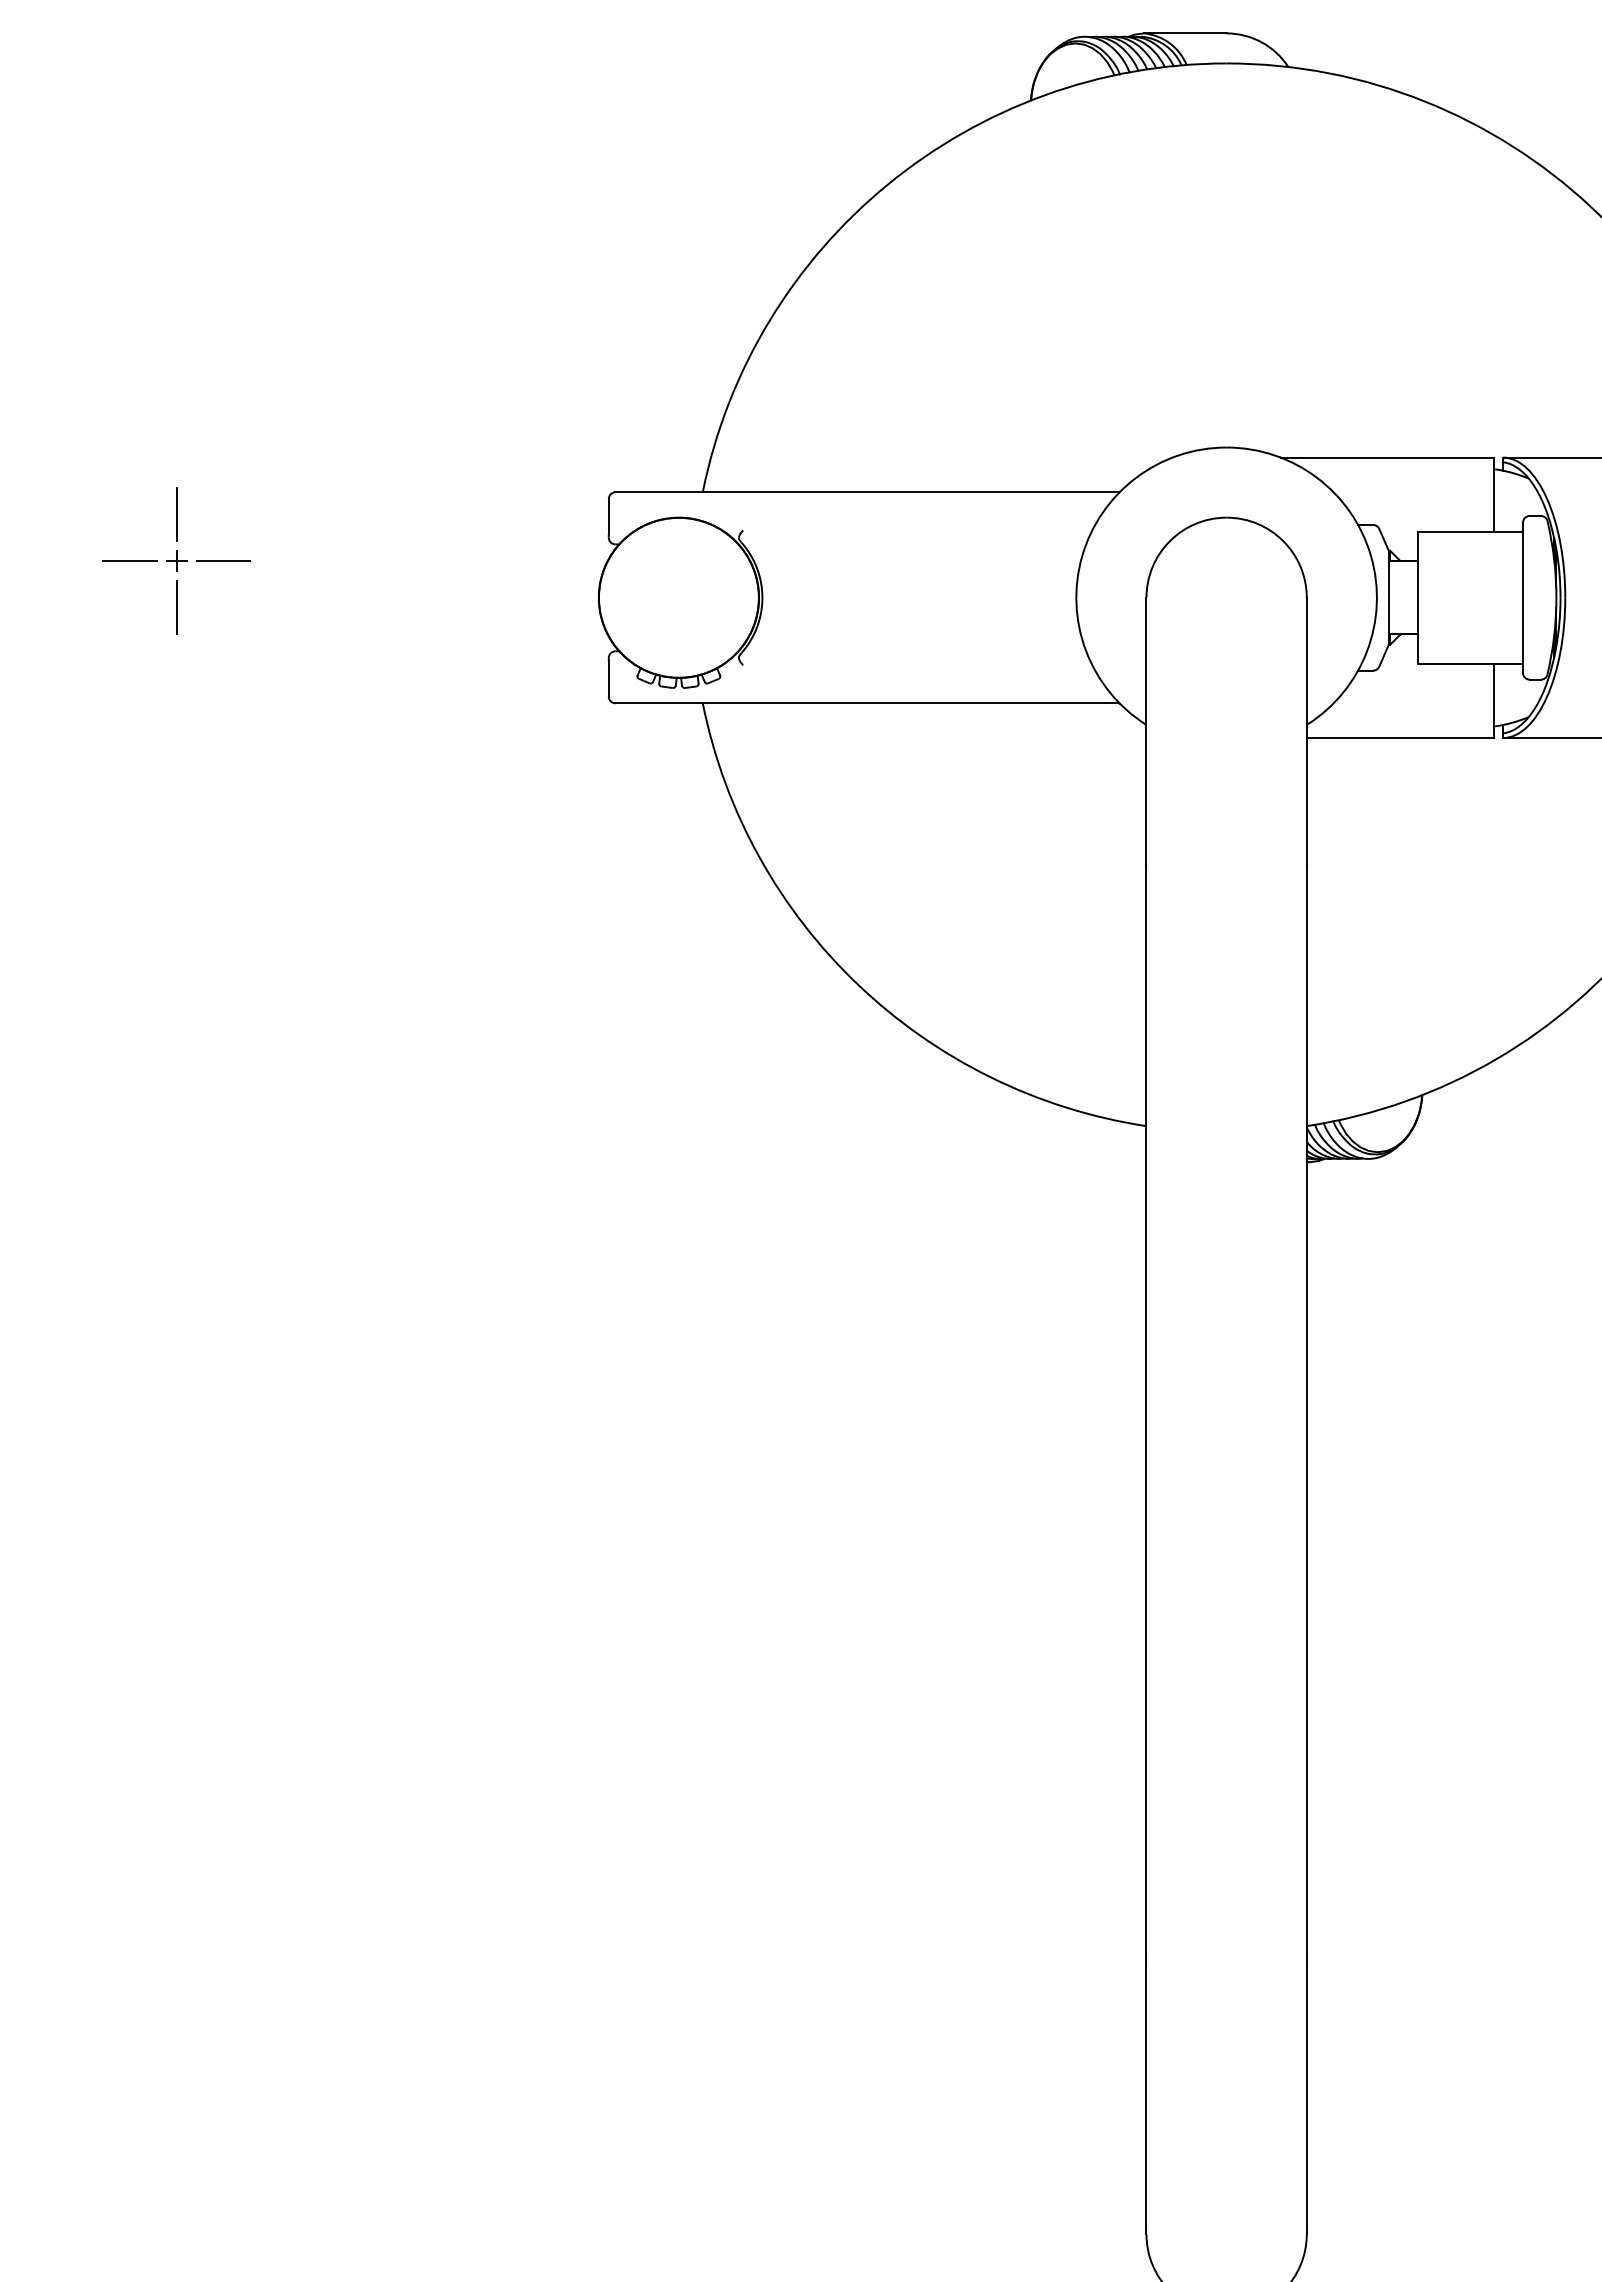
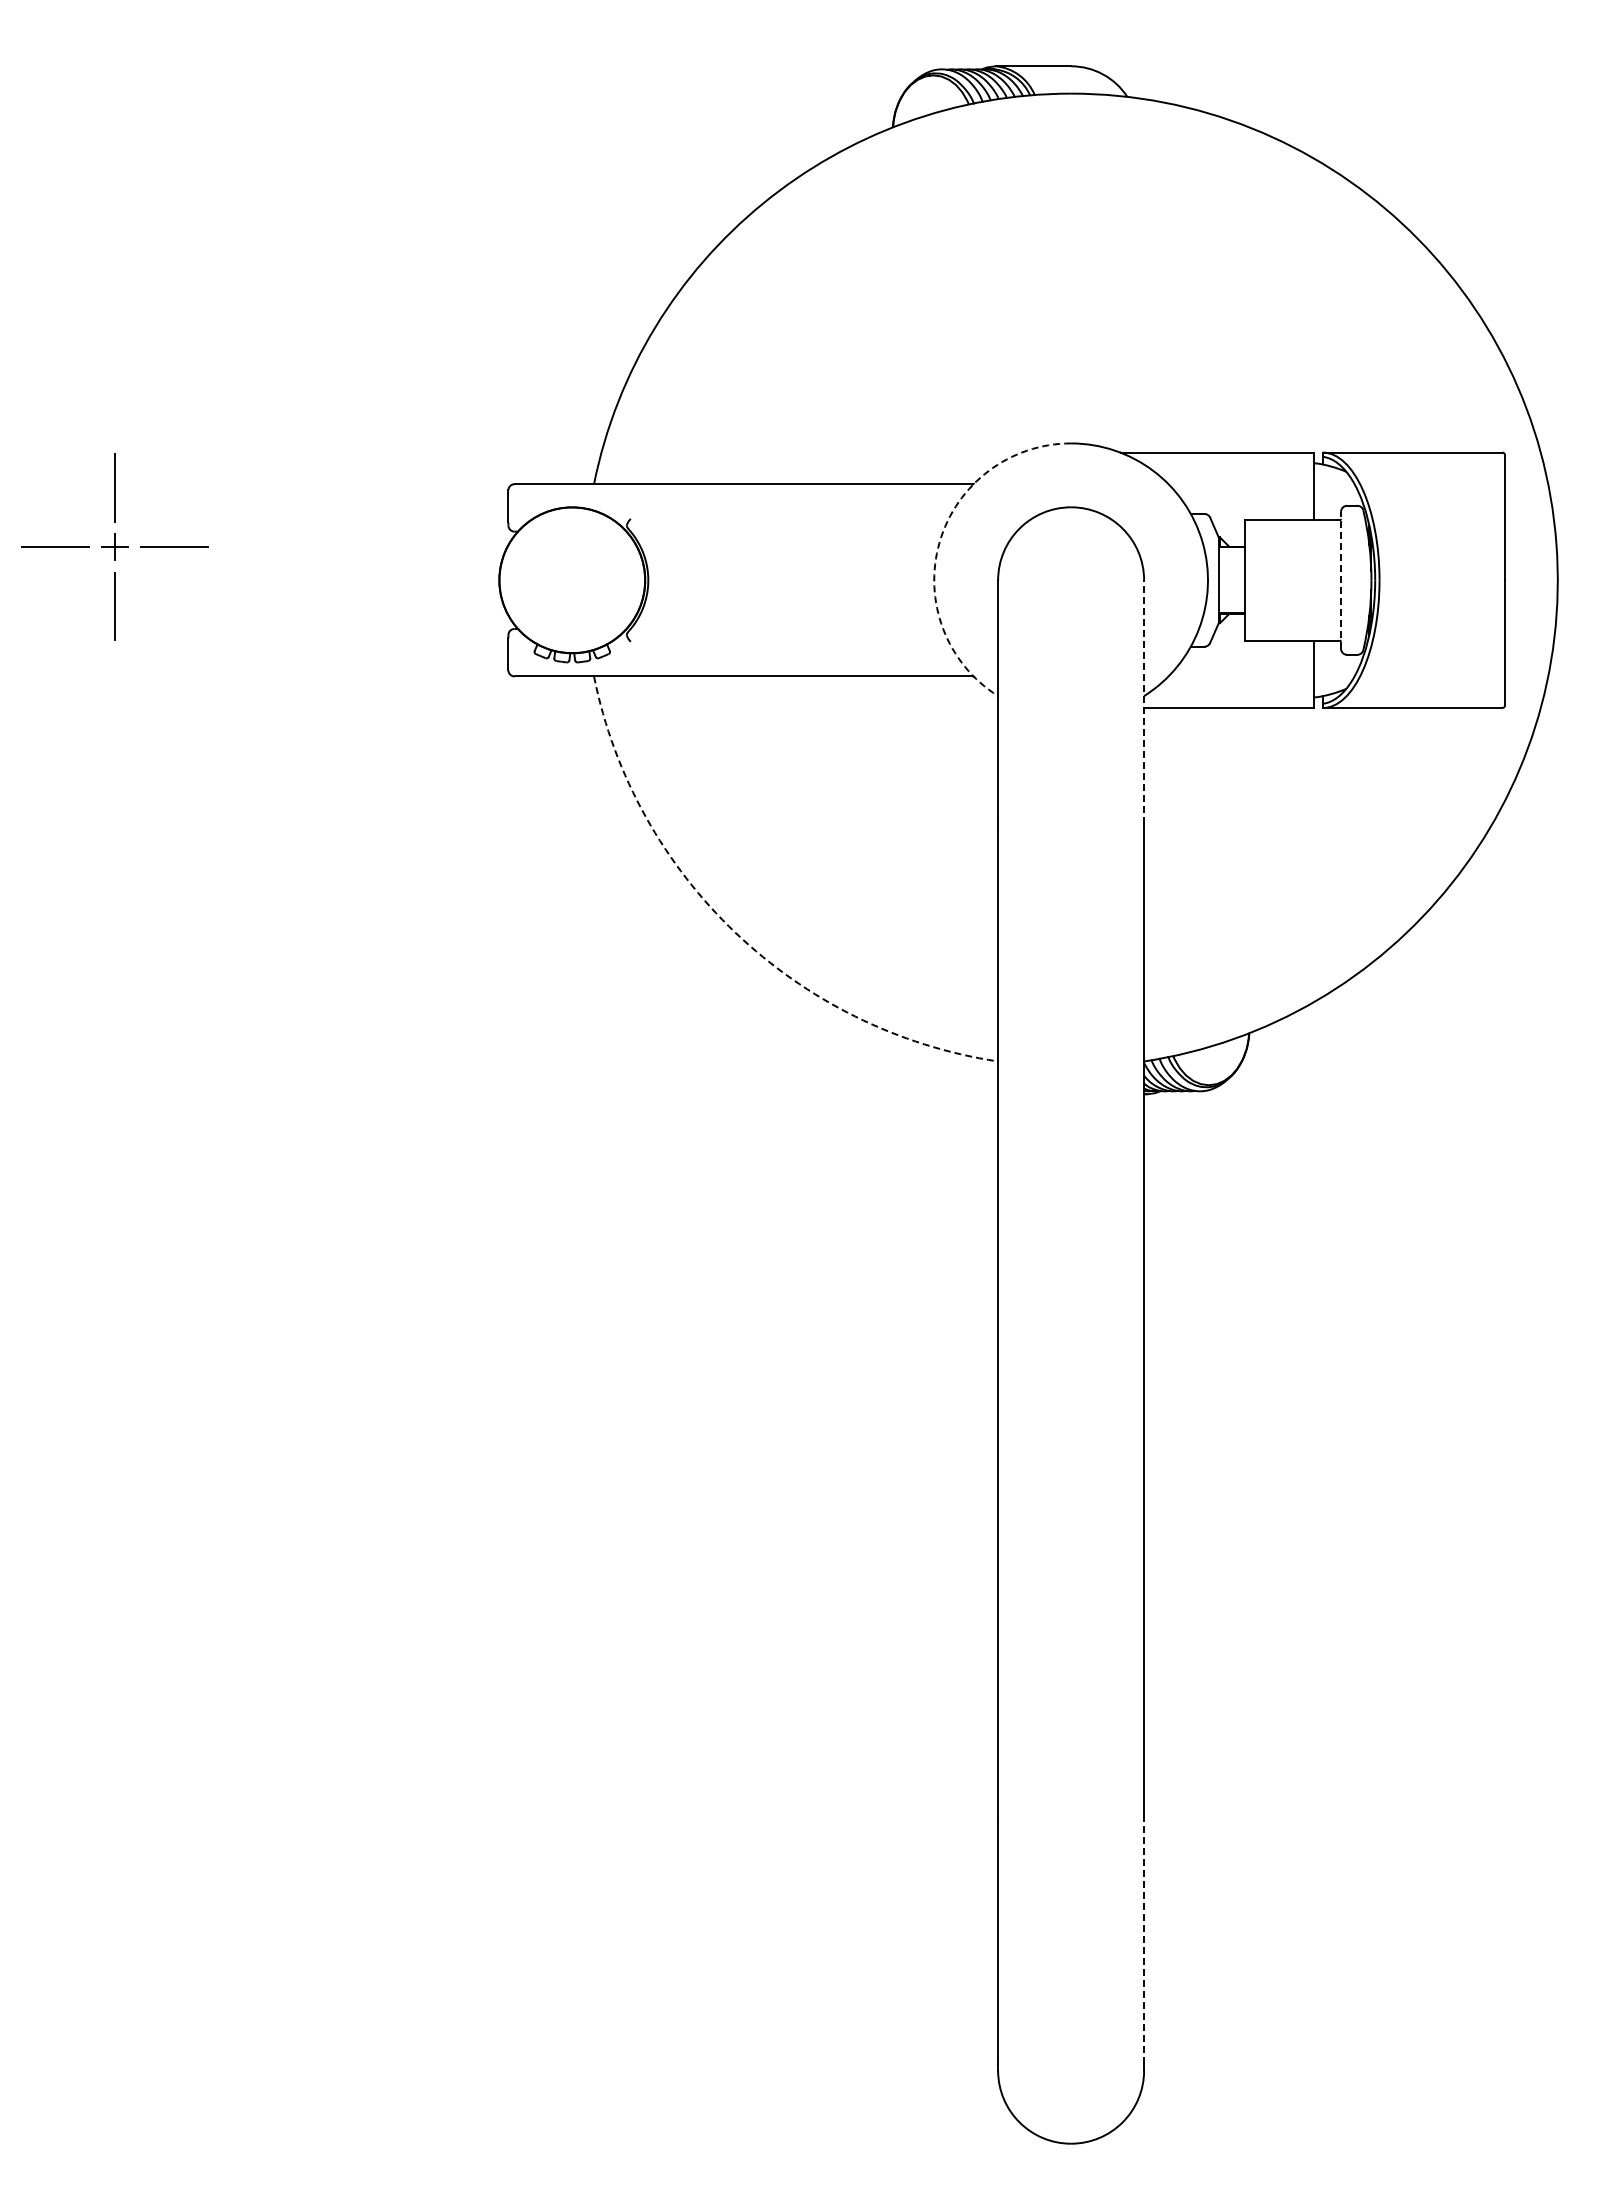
arc: (1082, 556) -> (939, 542), solid -> dashed
part: (176, 560) -> (114, 546), size x1.4
line: (1523, 596) -> (1341, 579), solid -> dashed
line: (1307, 730) -> (1144, 701), solid -> dashed
arc: (858, 984) -> (735, 932), solid -> dashed
line: (1307, 2093) -> (1144, 1942), solid -> dashed

